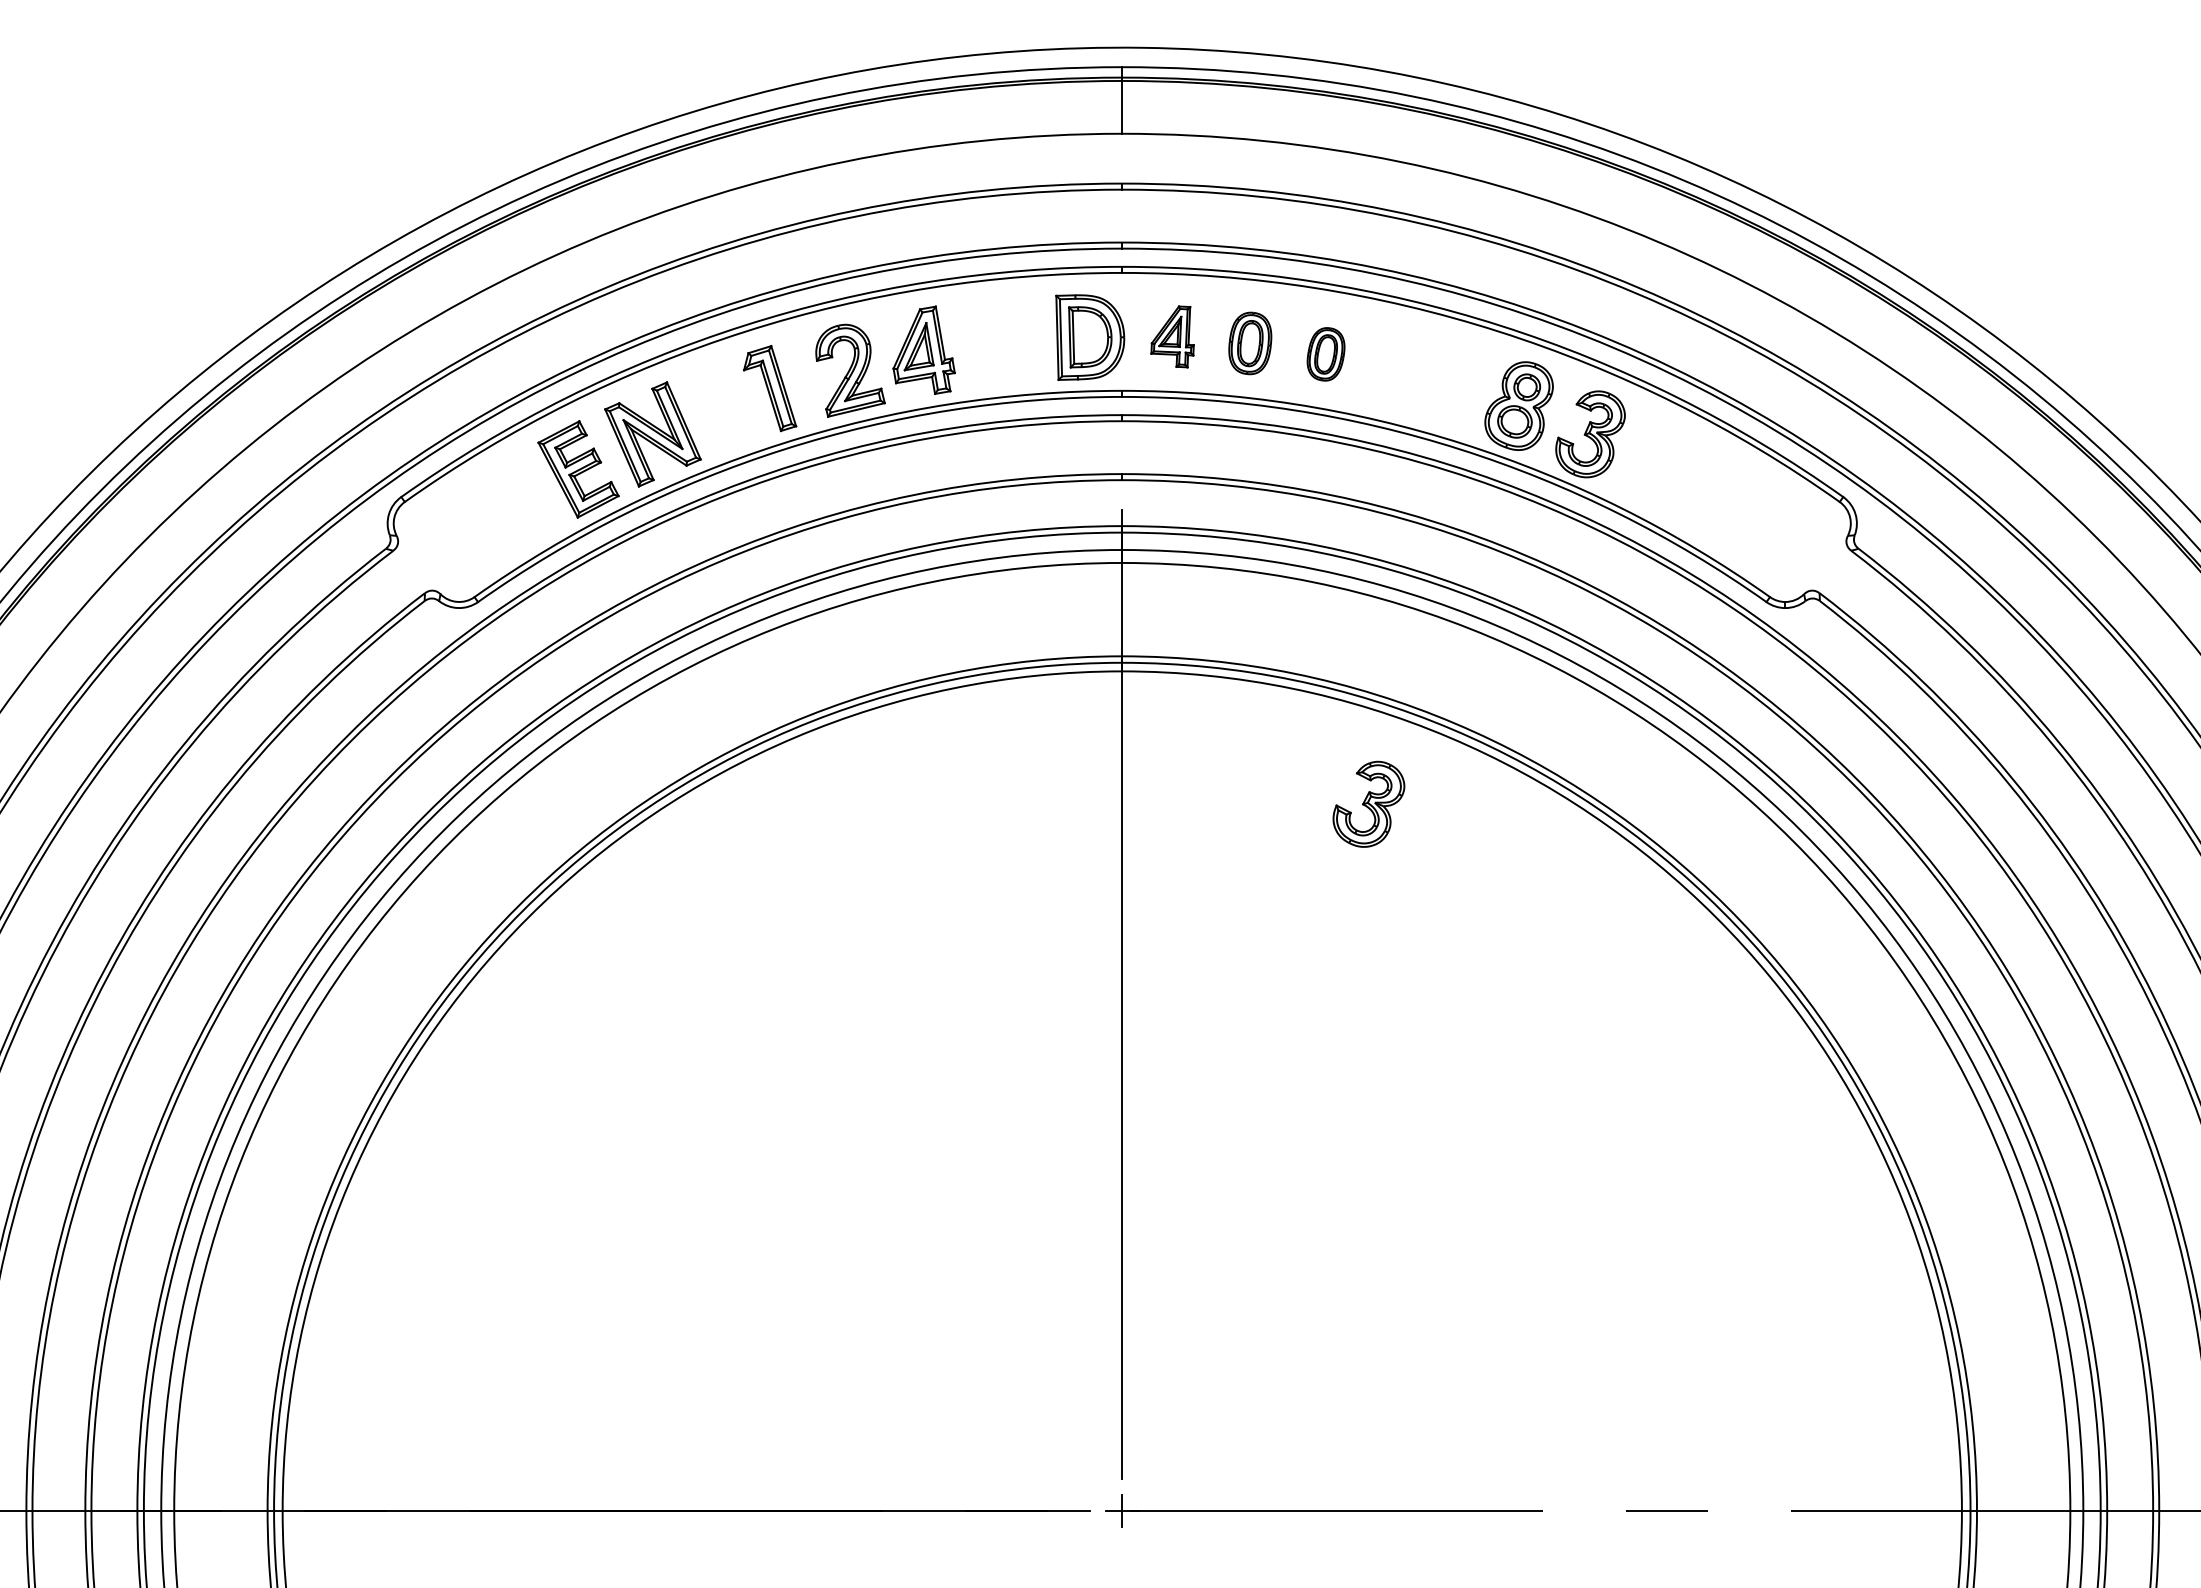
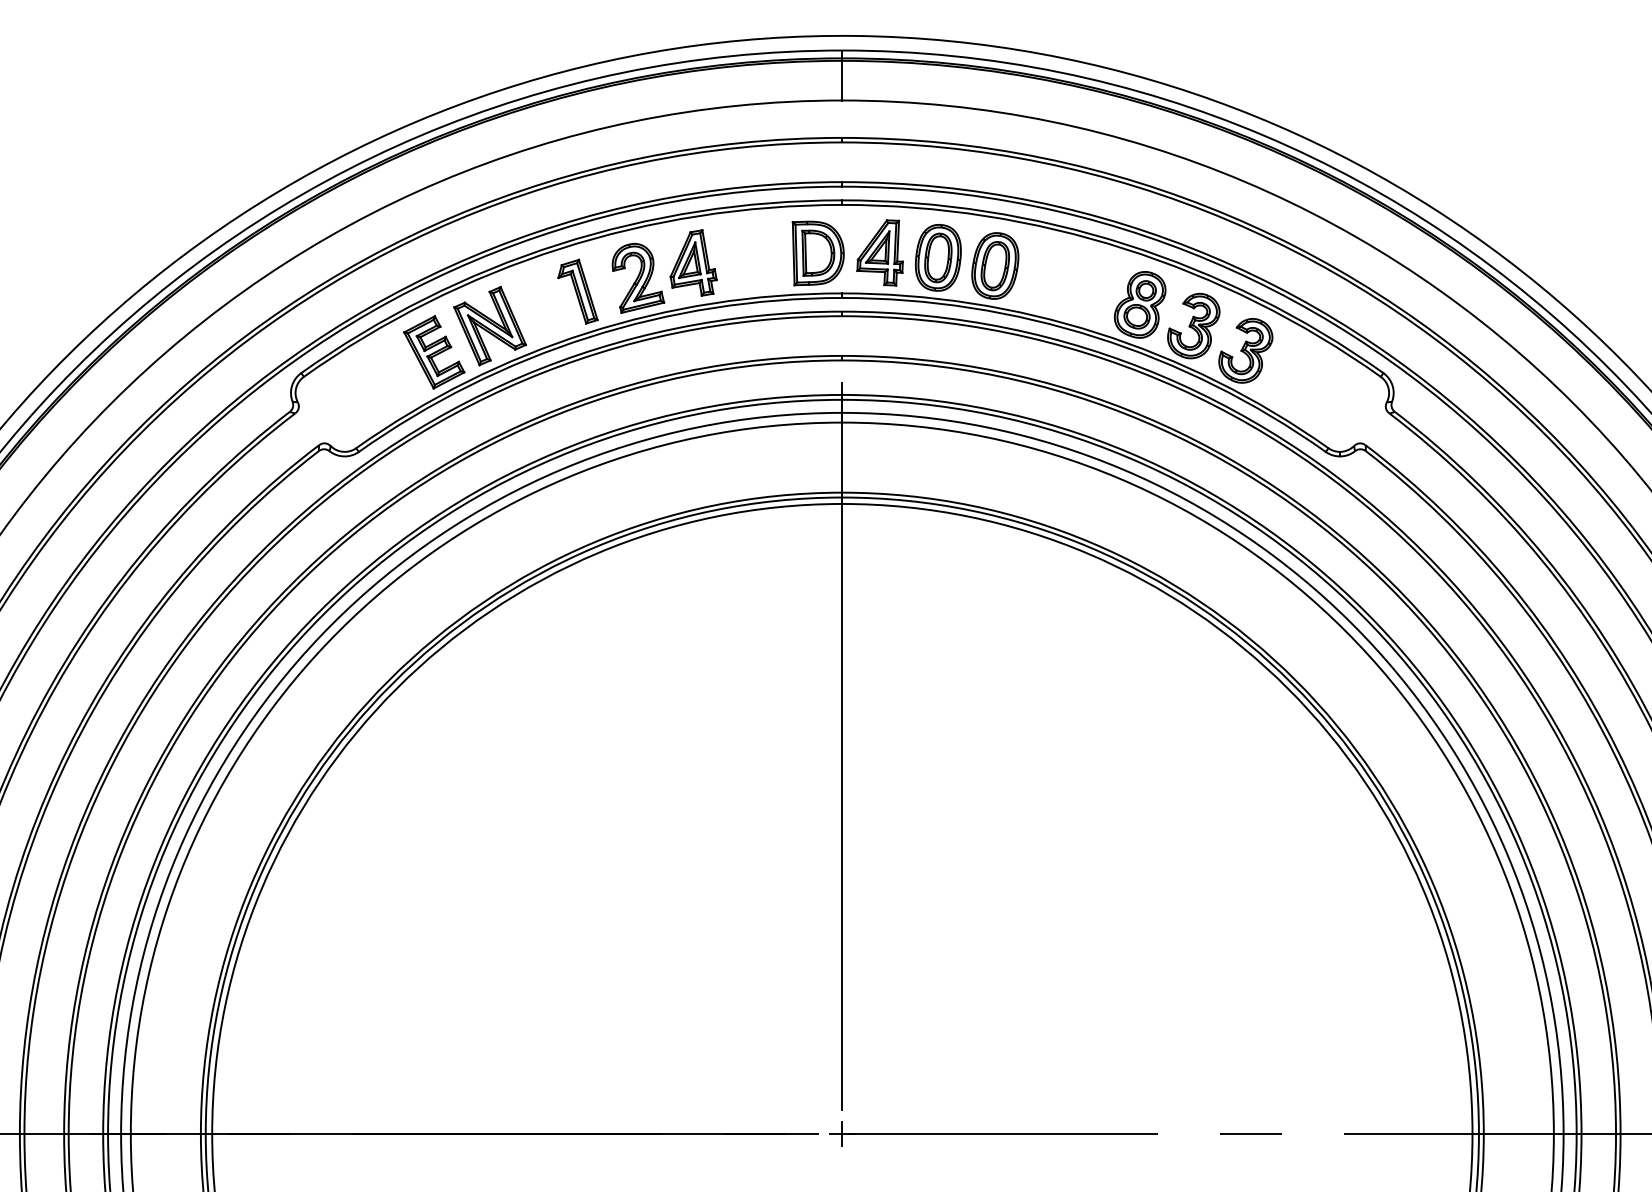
part: (1172, 336) -> (880, 252), size x1.43
part: (1250, 343) -> (938, 257), size x1.43
part: (1325, 354) -> (994, 266), size x1.67
part: (1368, 803) -> (1245, 350), moved

